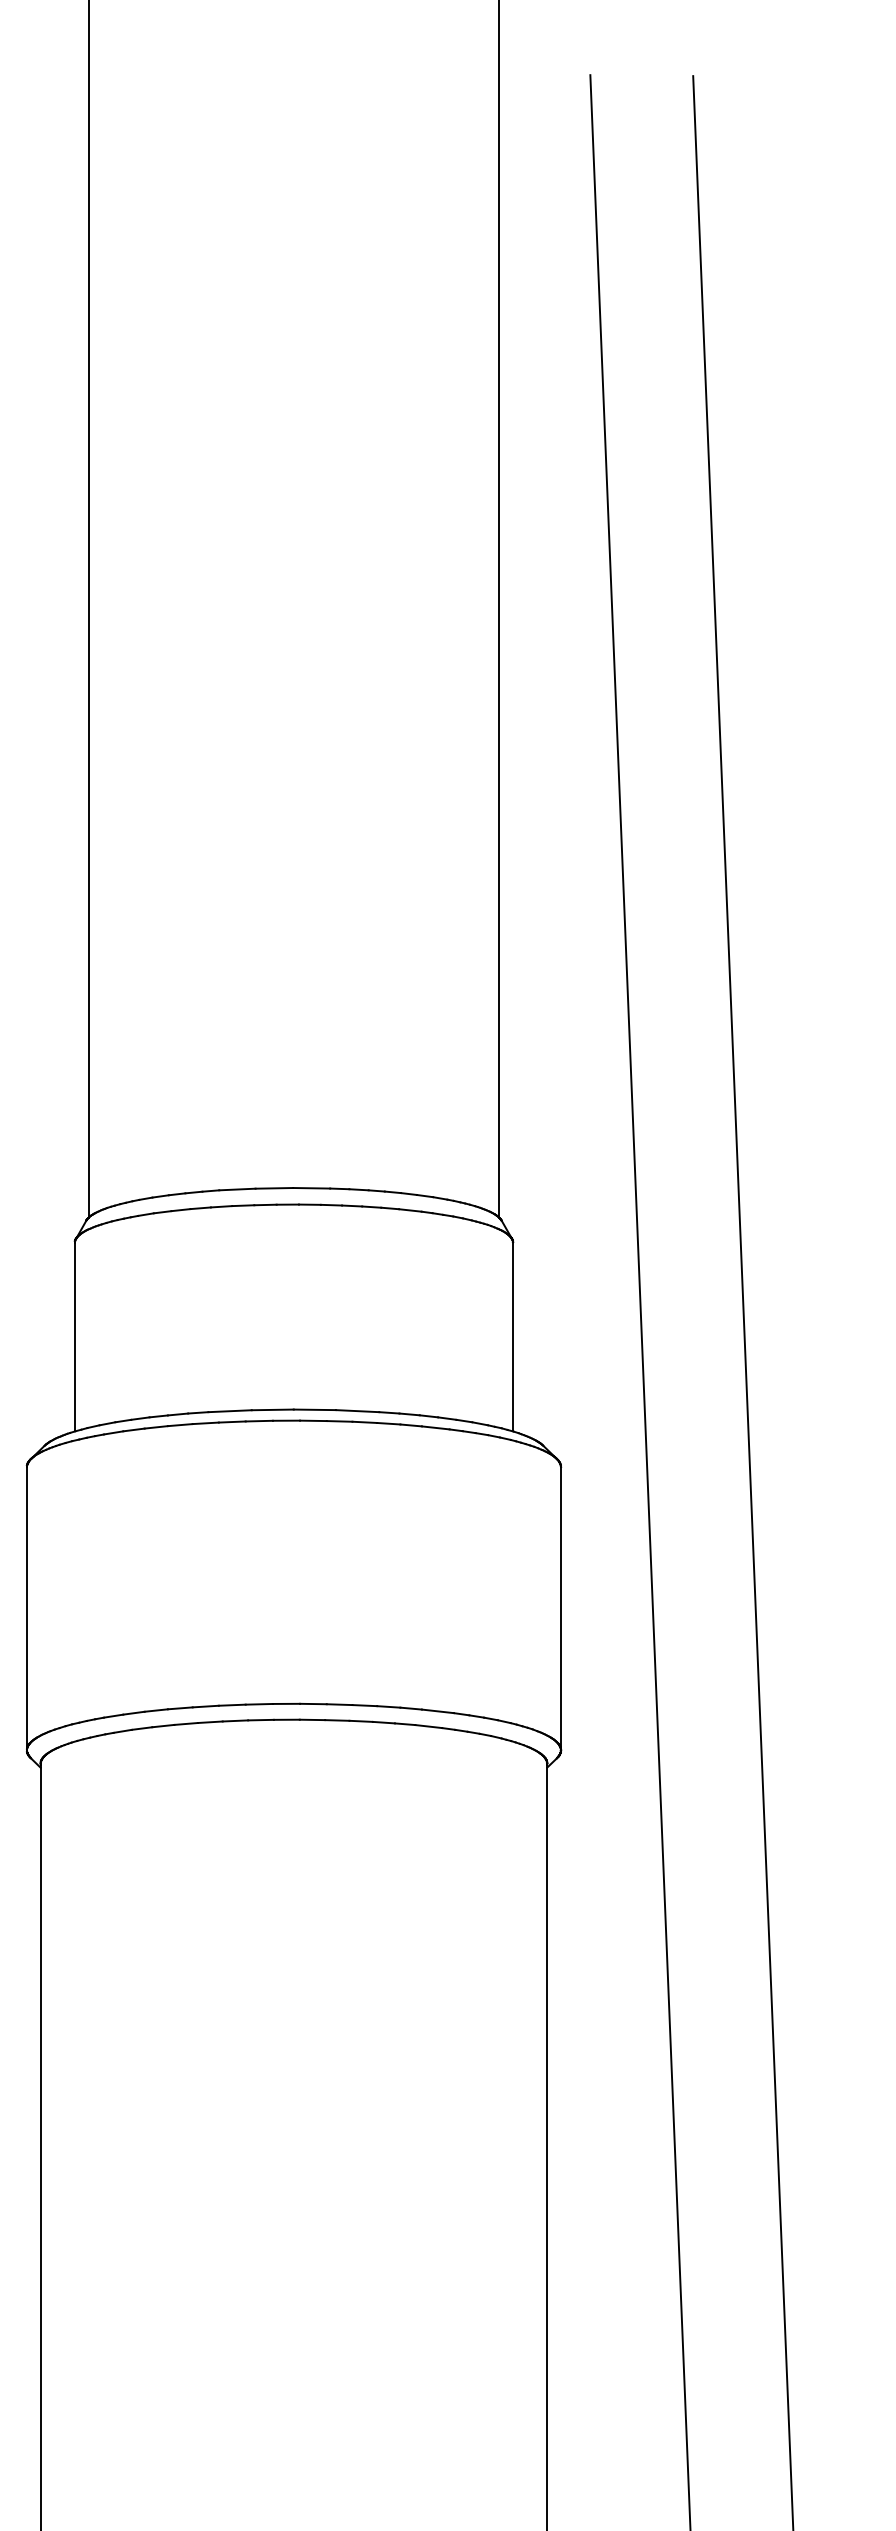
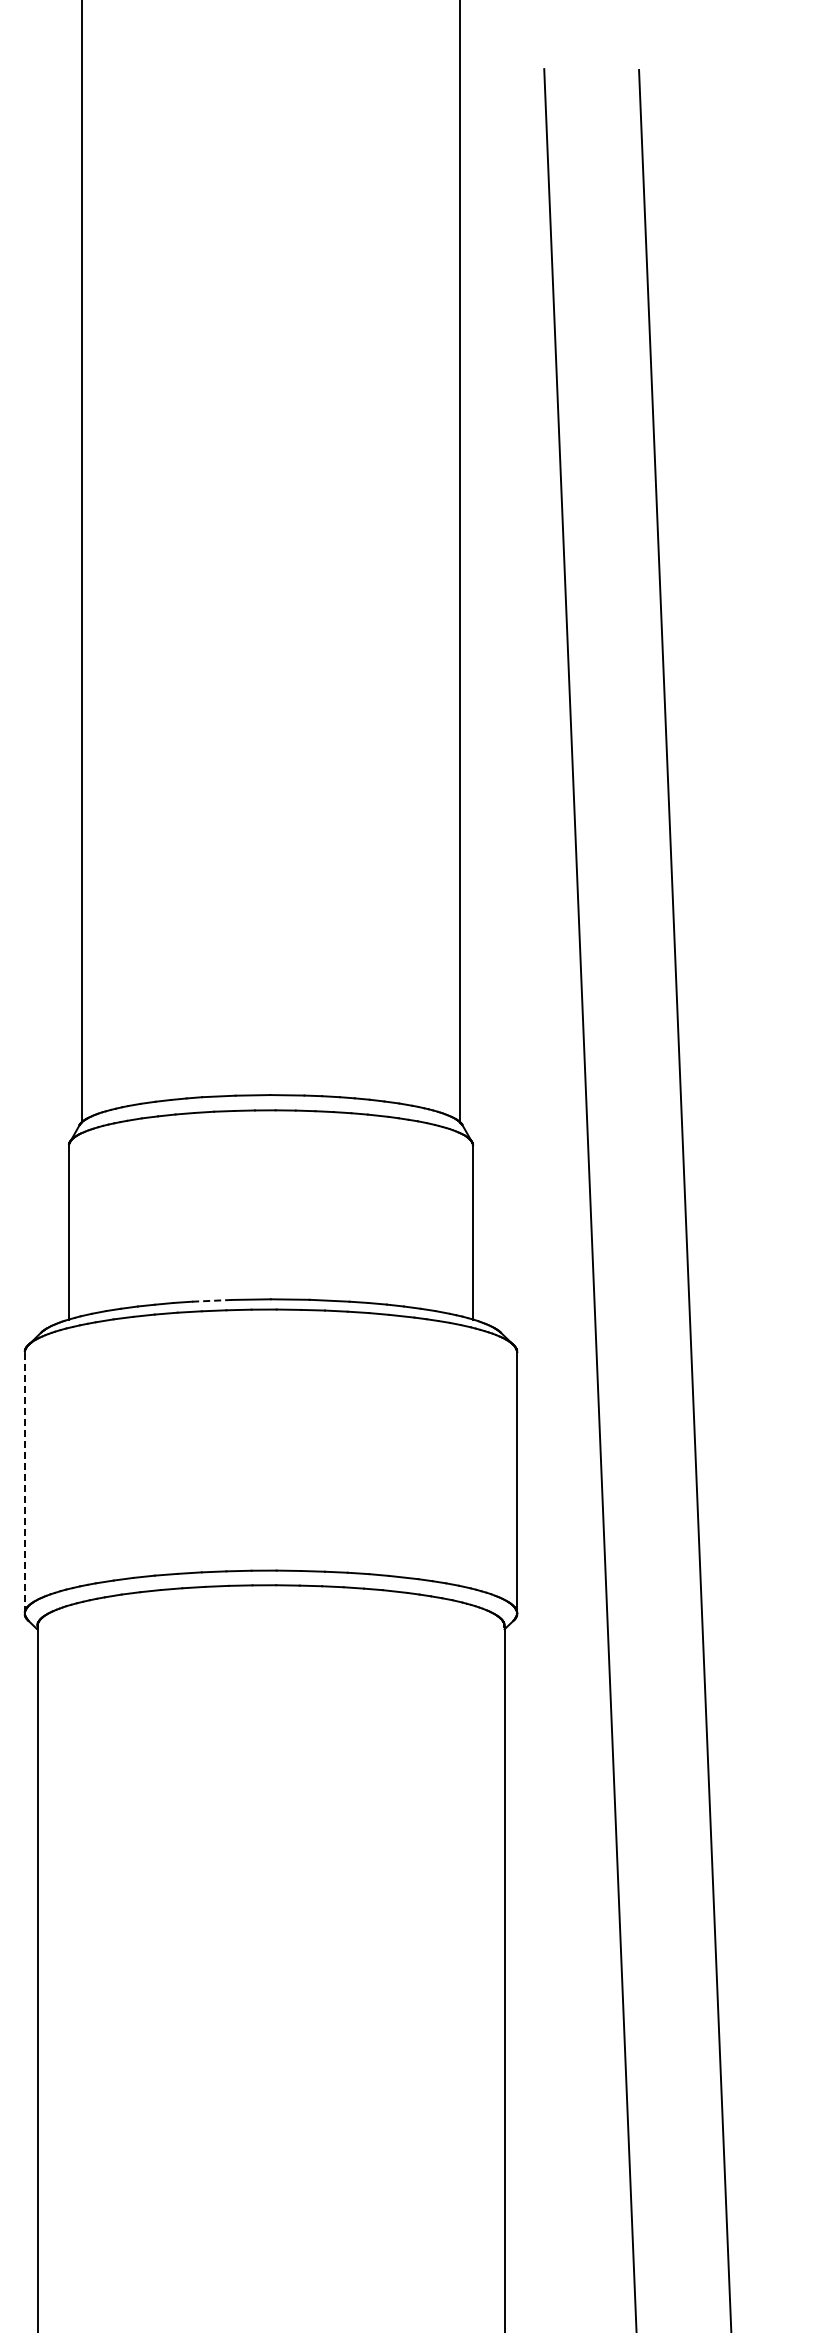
line: (230, 1410) -> (212, 1300), solid -> dashed
line: (26, 1608) -> (24, 1482), solid -> dashed

